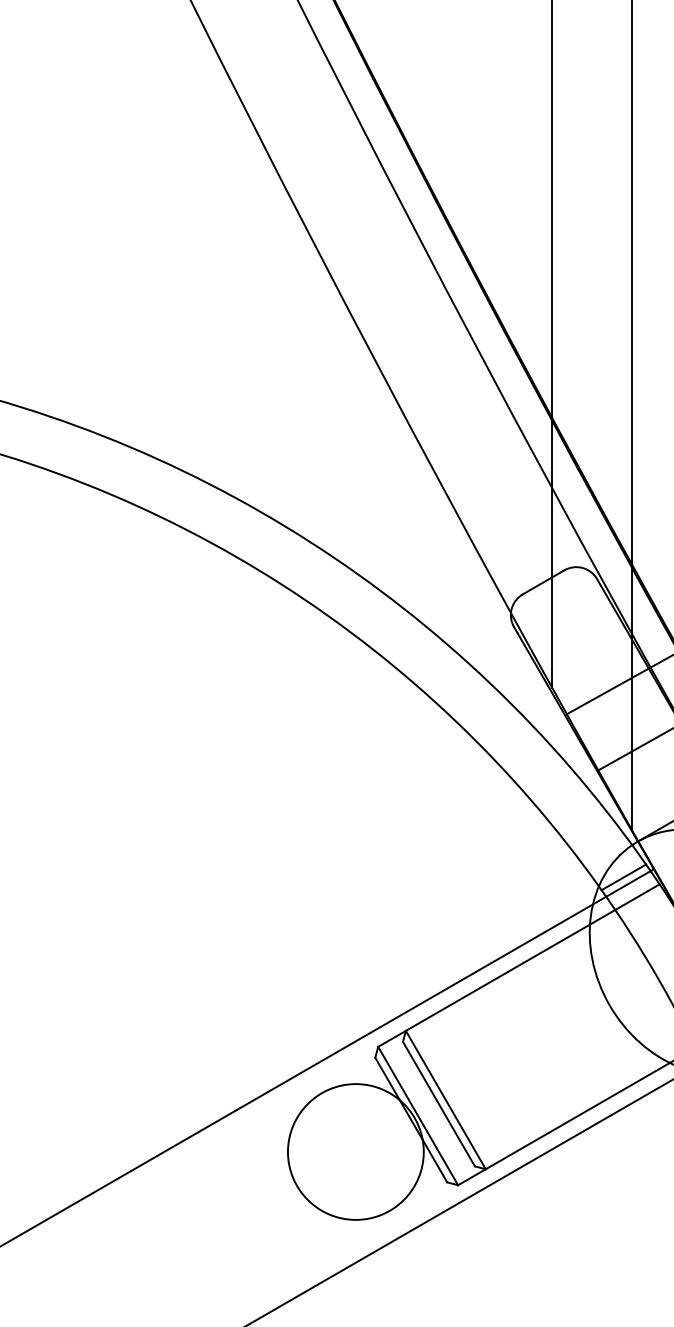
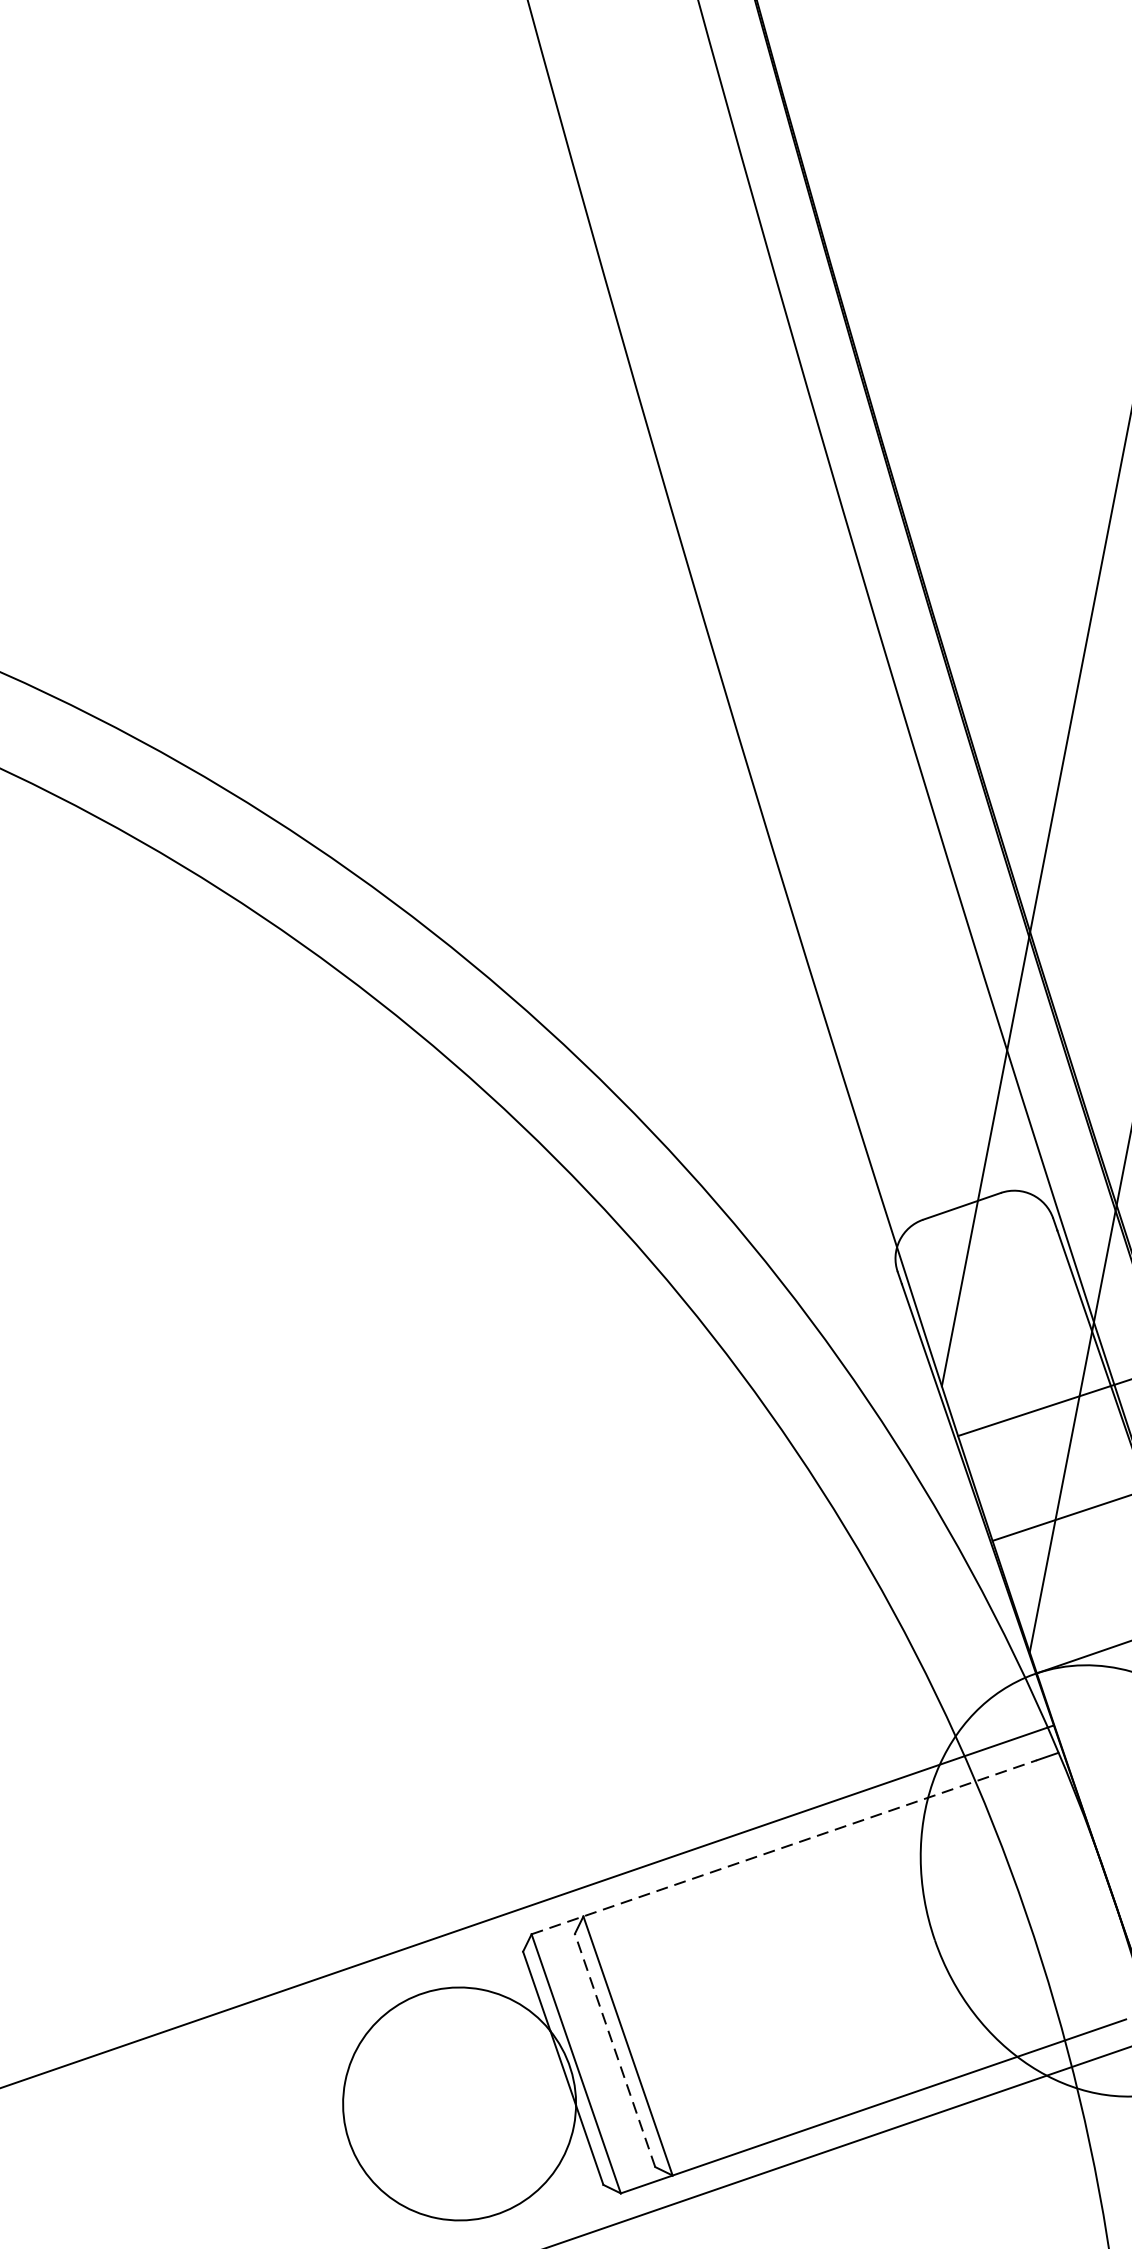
line: (623, 877) -> (999, 1729), removed
line: (513, 968) -> (785, 1846), solid -> dashed
line: (438, 1104) -> (614, 2051), solid -> dashed

